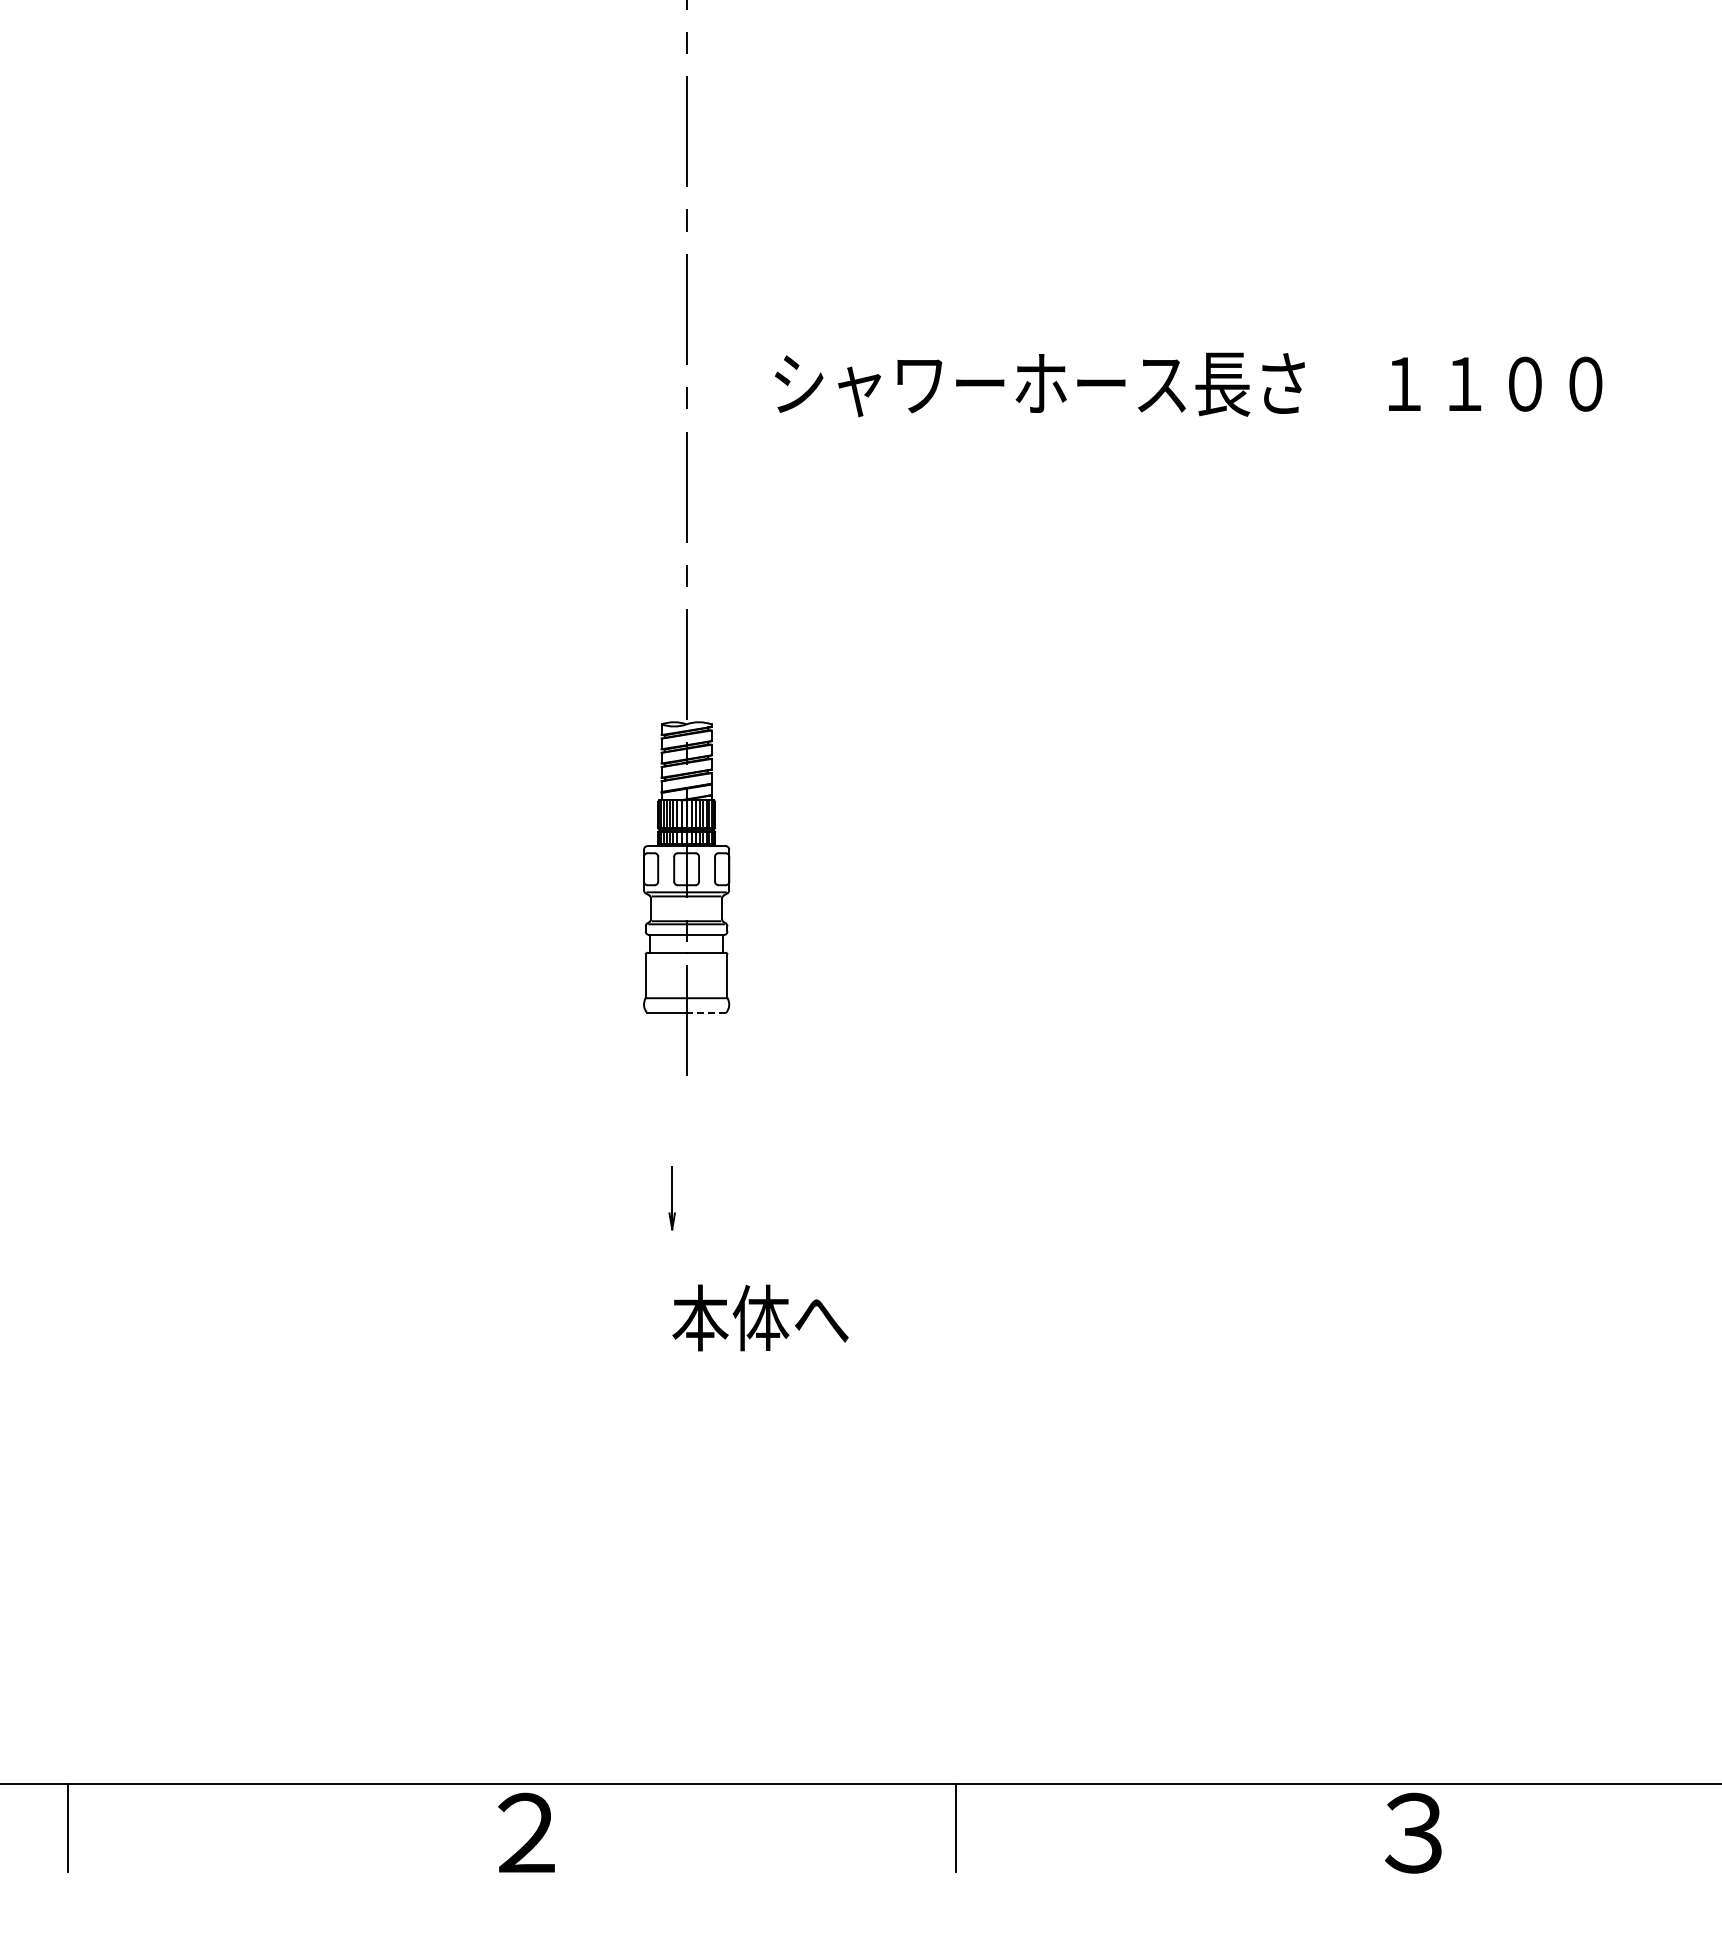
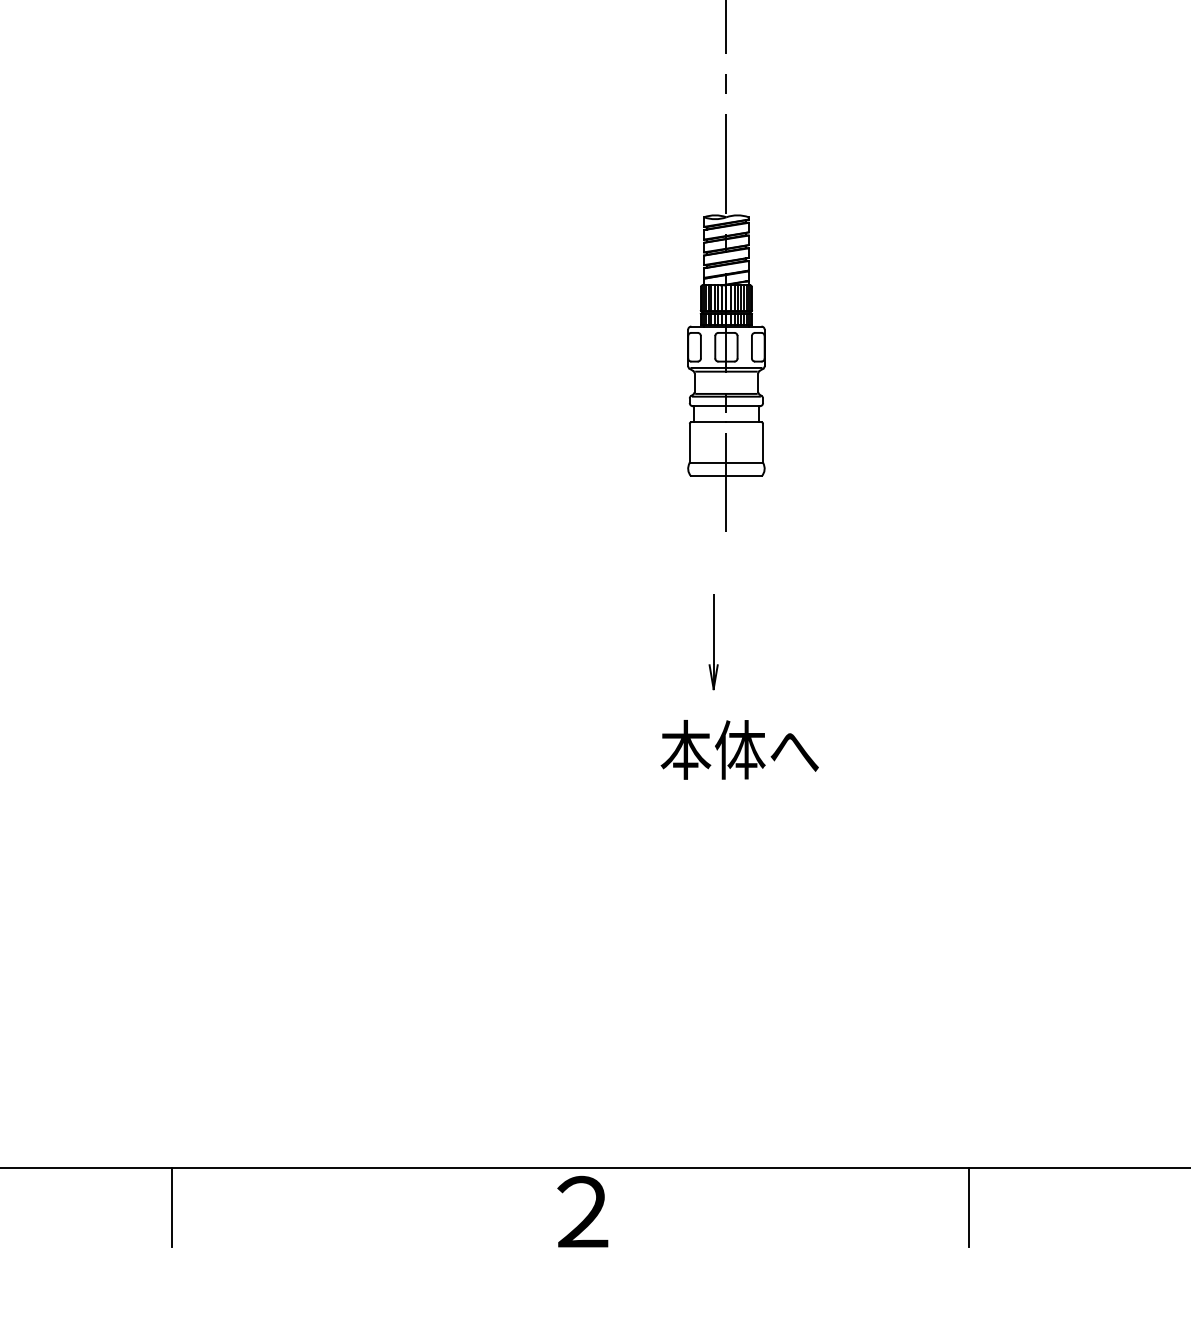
line: (706, 1013) -> (744, 476), dashed -> solid
part: (671, 1197) -> (712, 641), size x1.67
text: (760, 1317) -> (739, 749), moved

